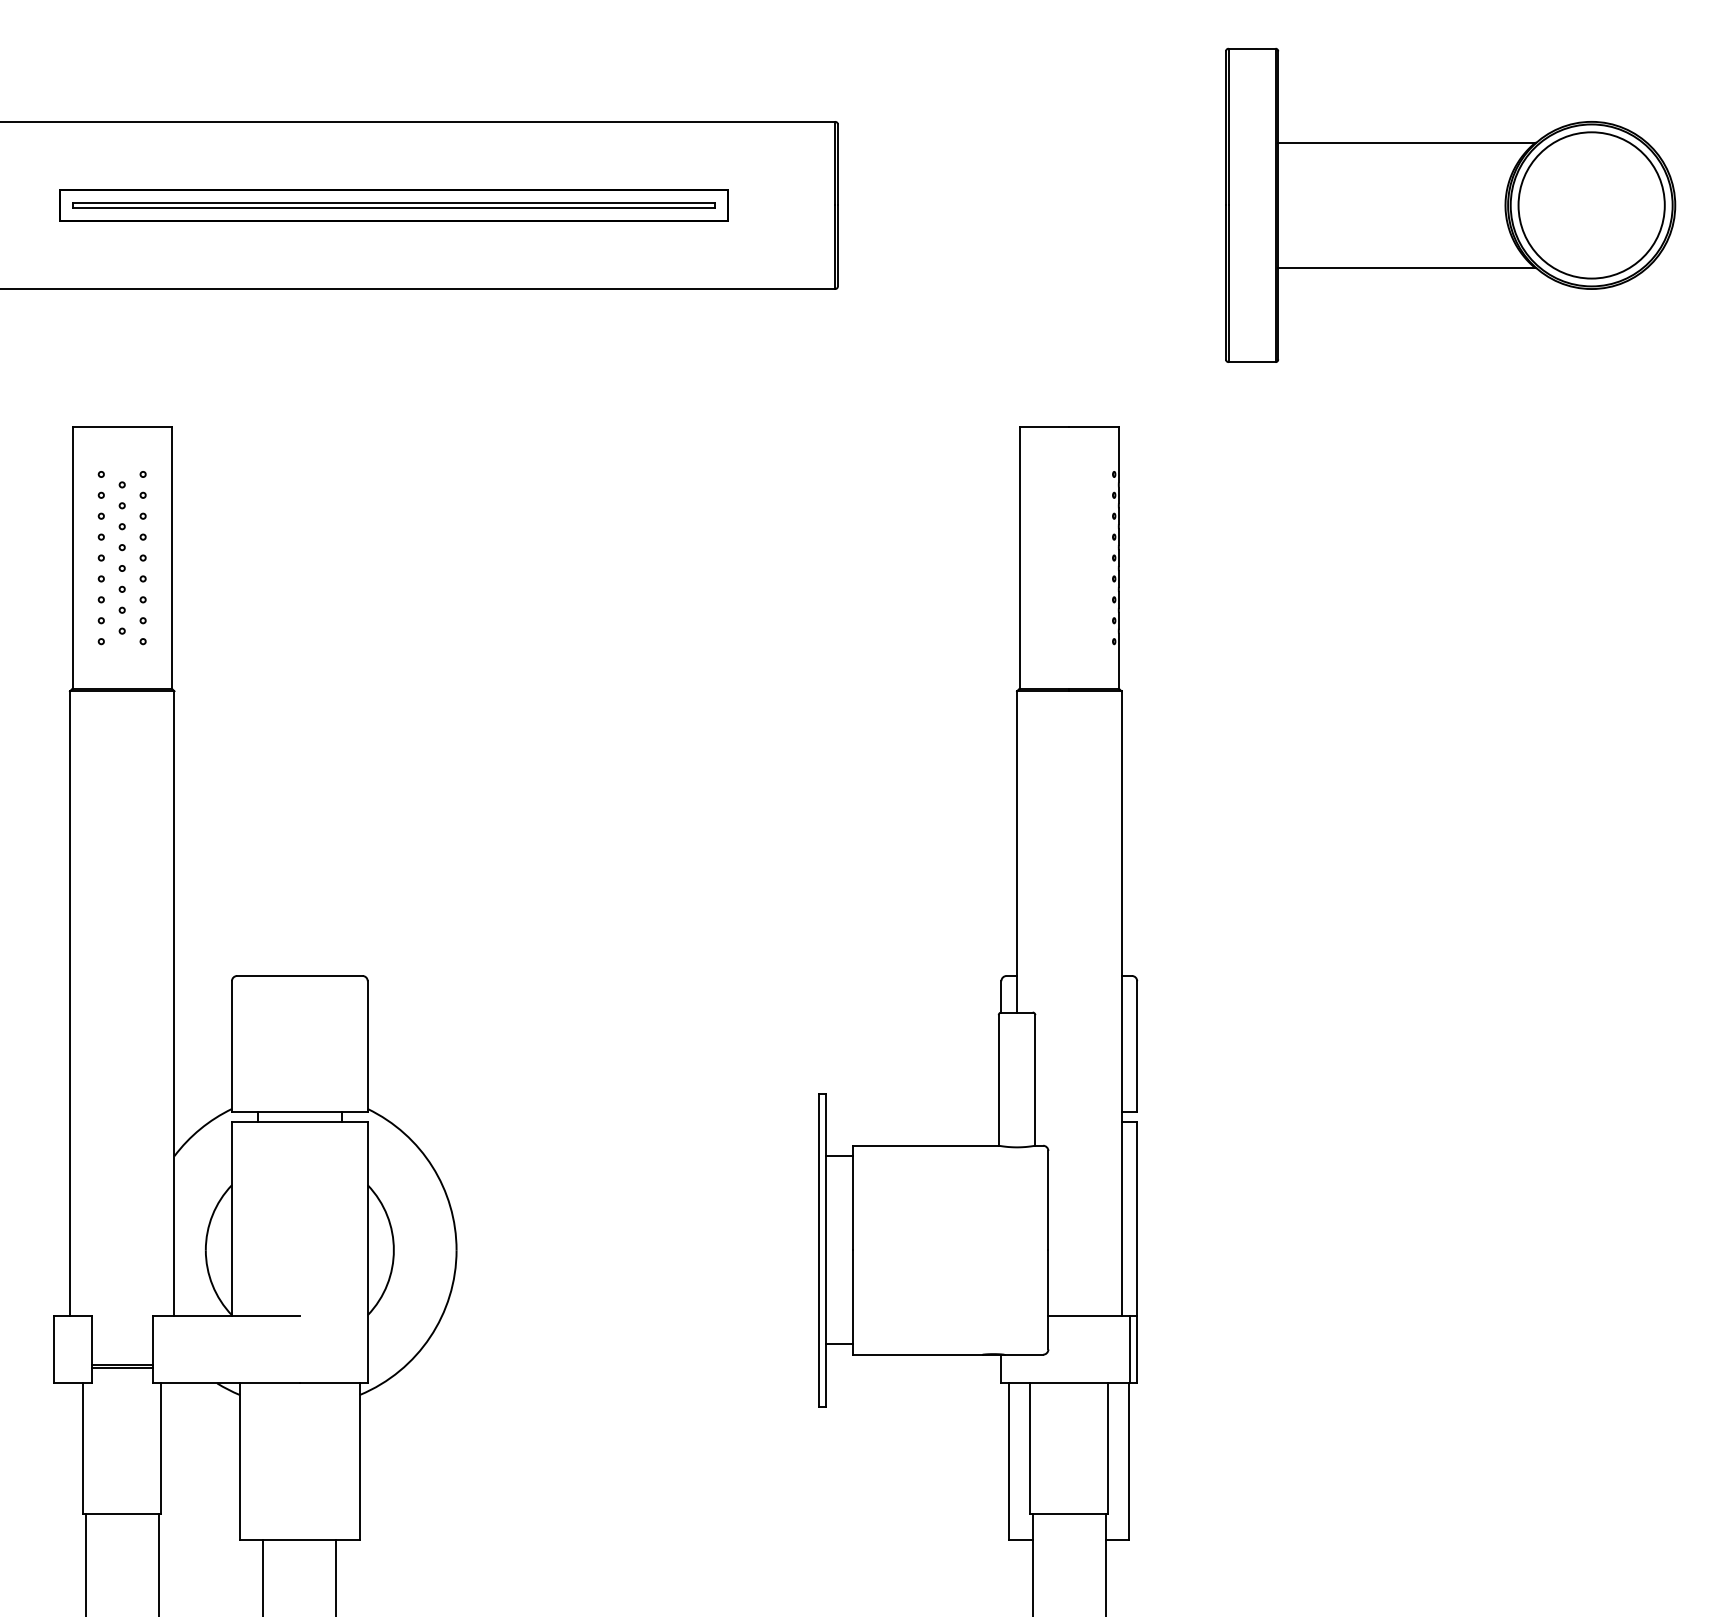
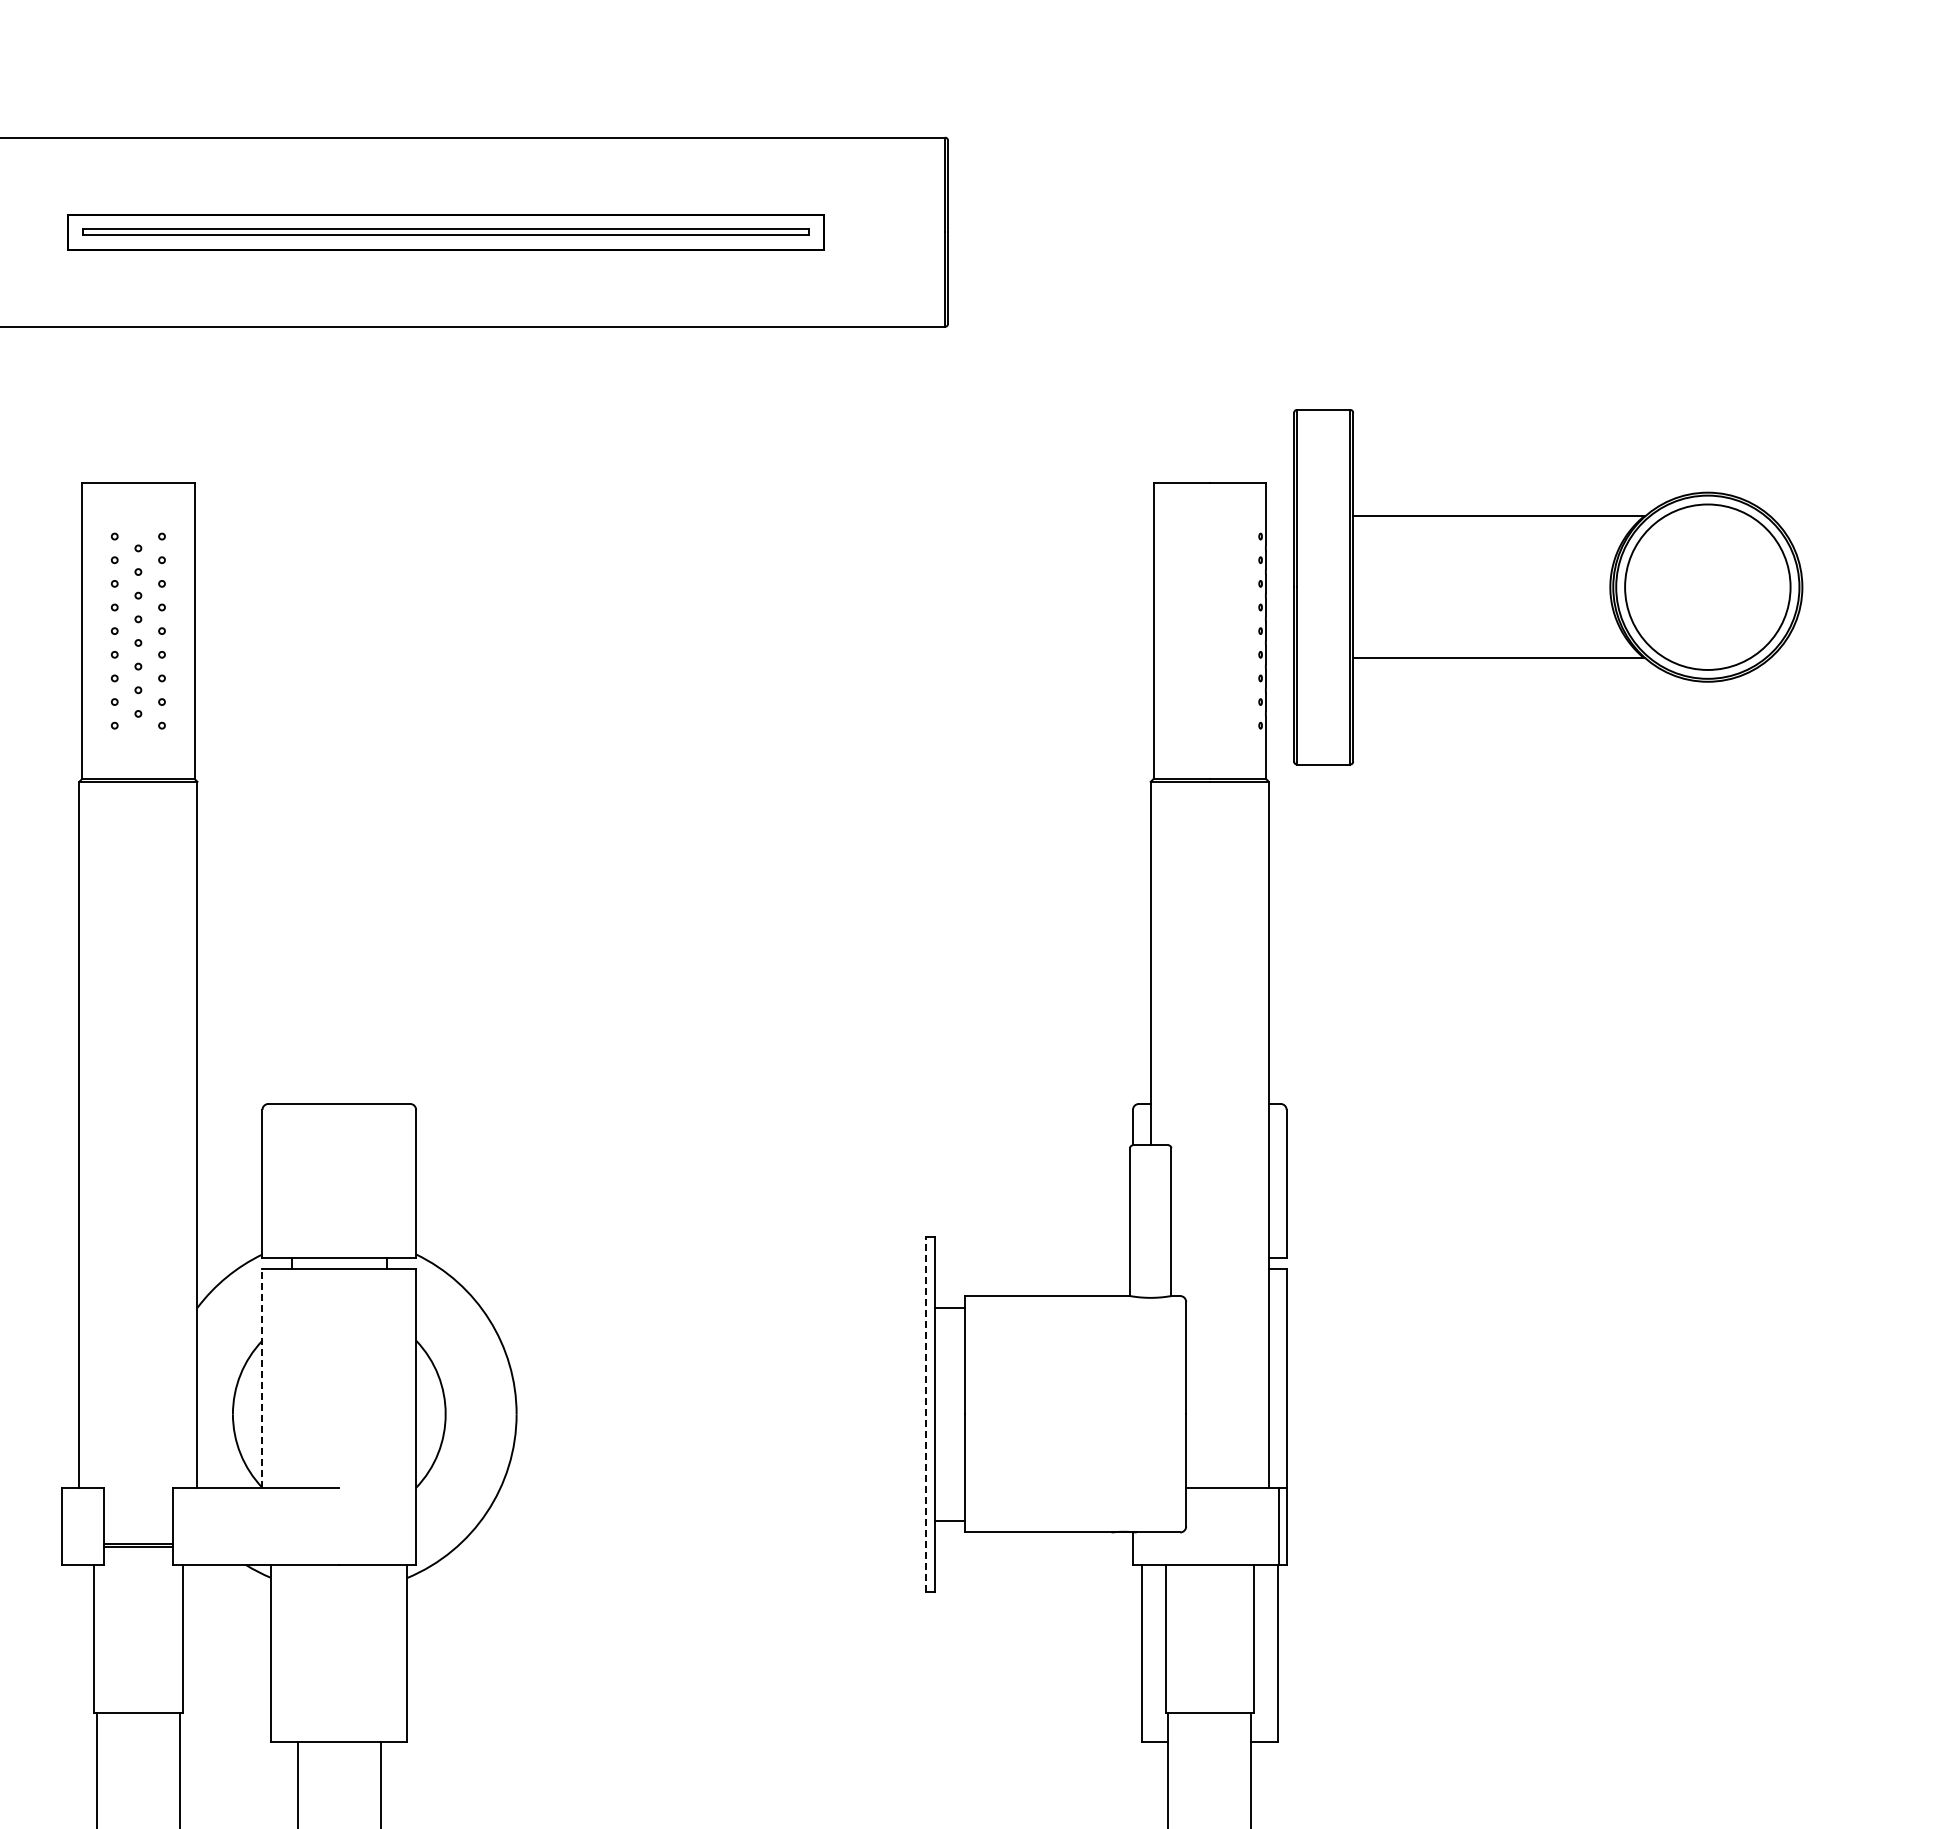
part: (1450, 205) -> (1548, 587), moved
line: (231, 1218) -> (262, 1378), solid -> dashed
line: (818, 1249) -> (926, 1413), solid -> dashed

